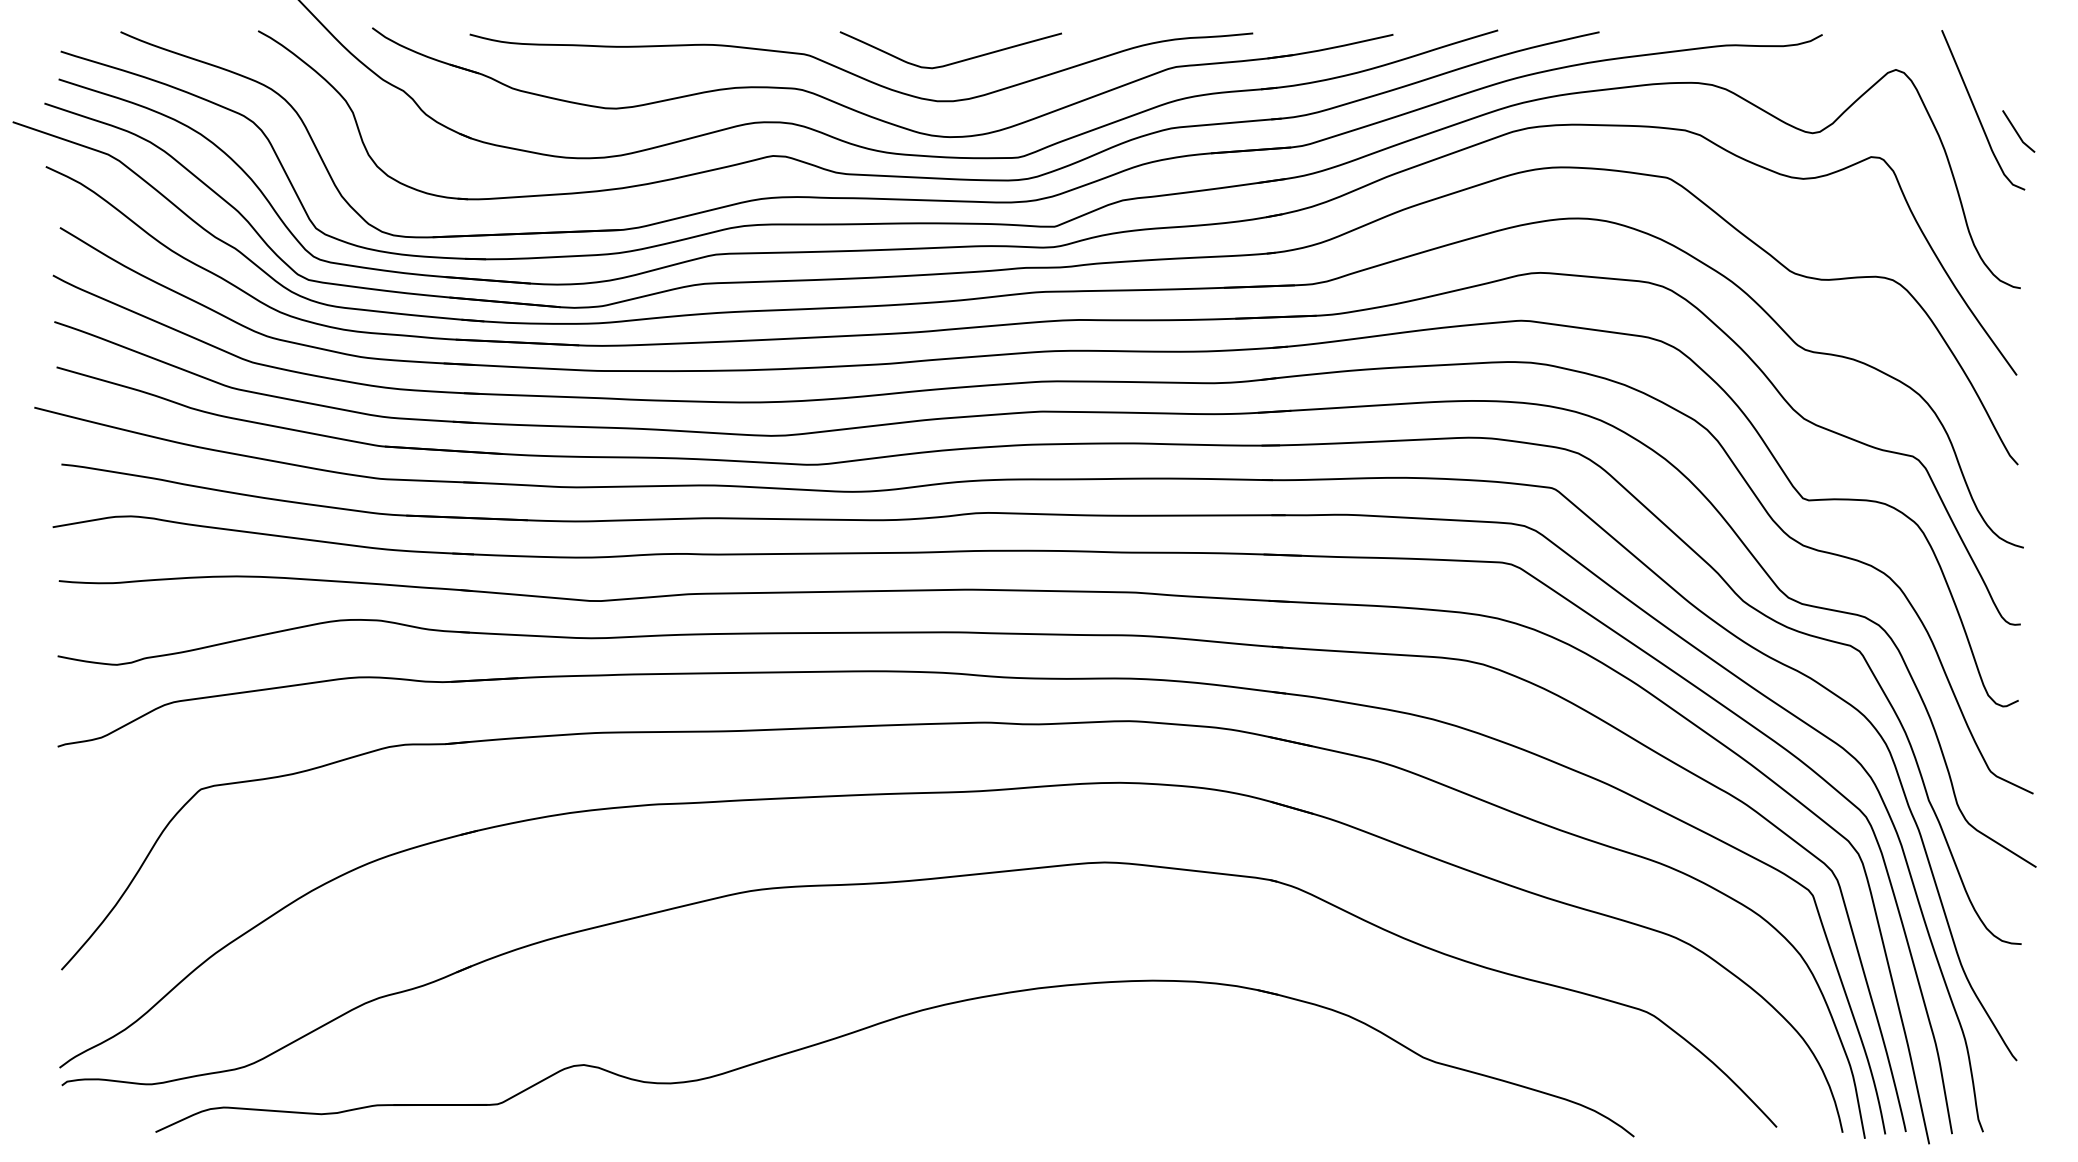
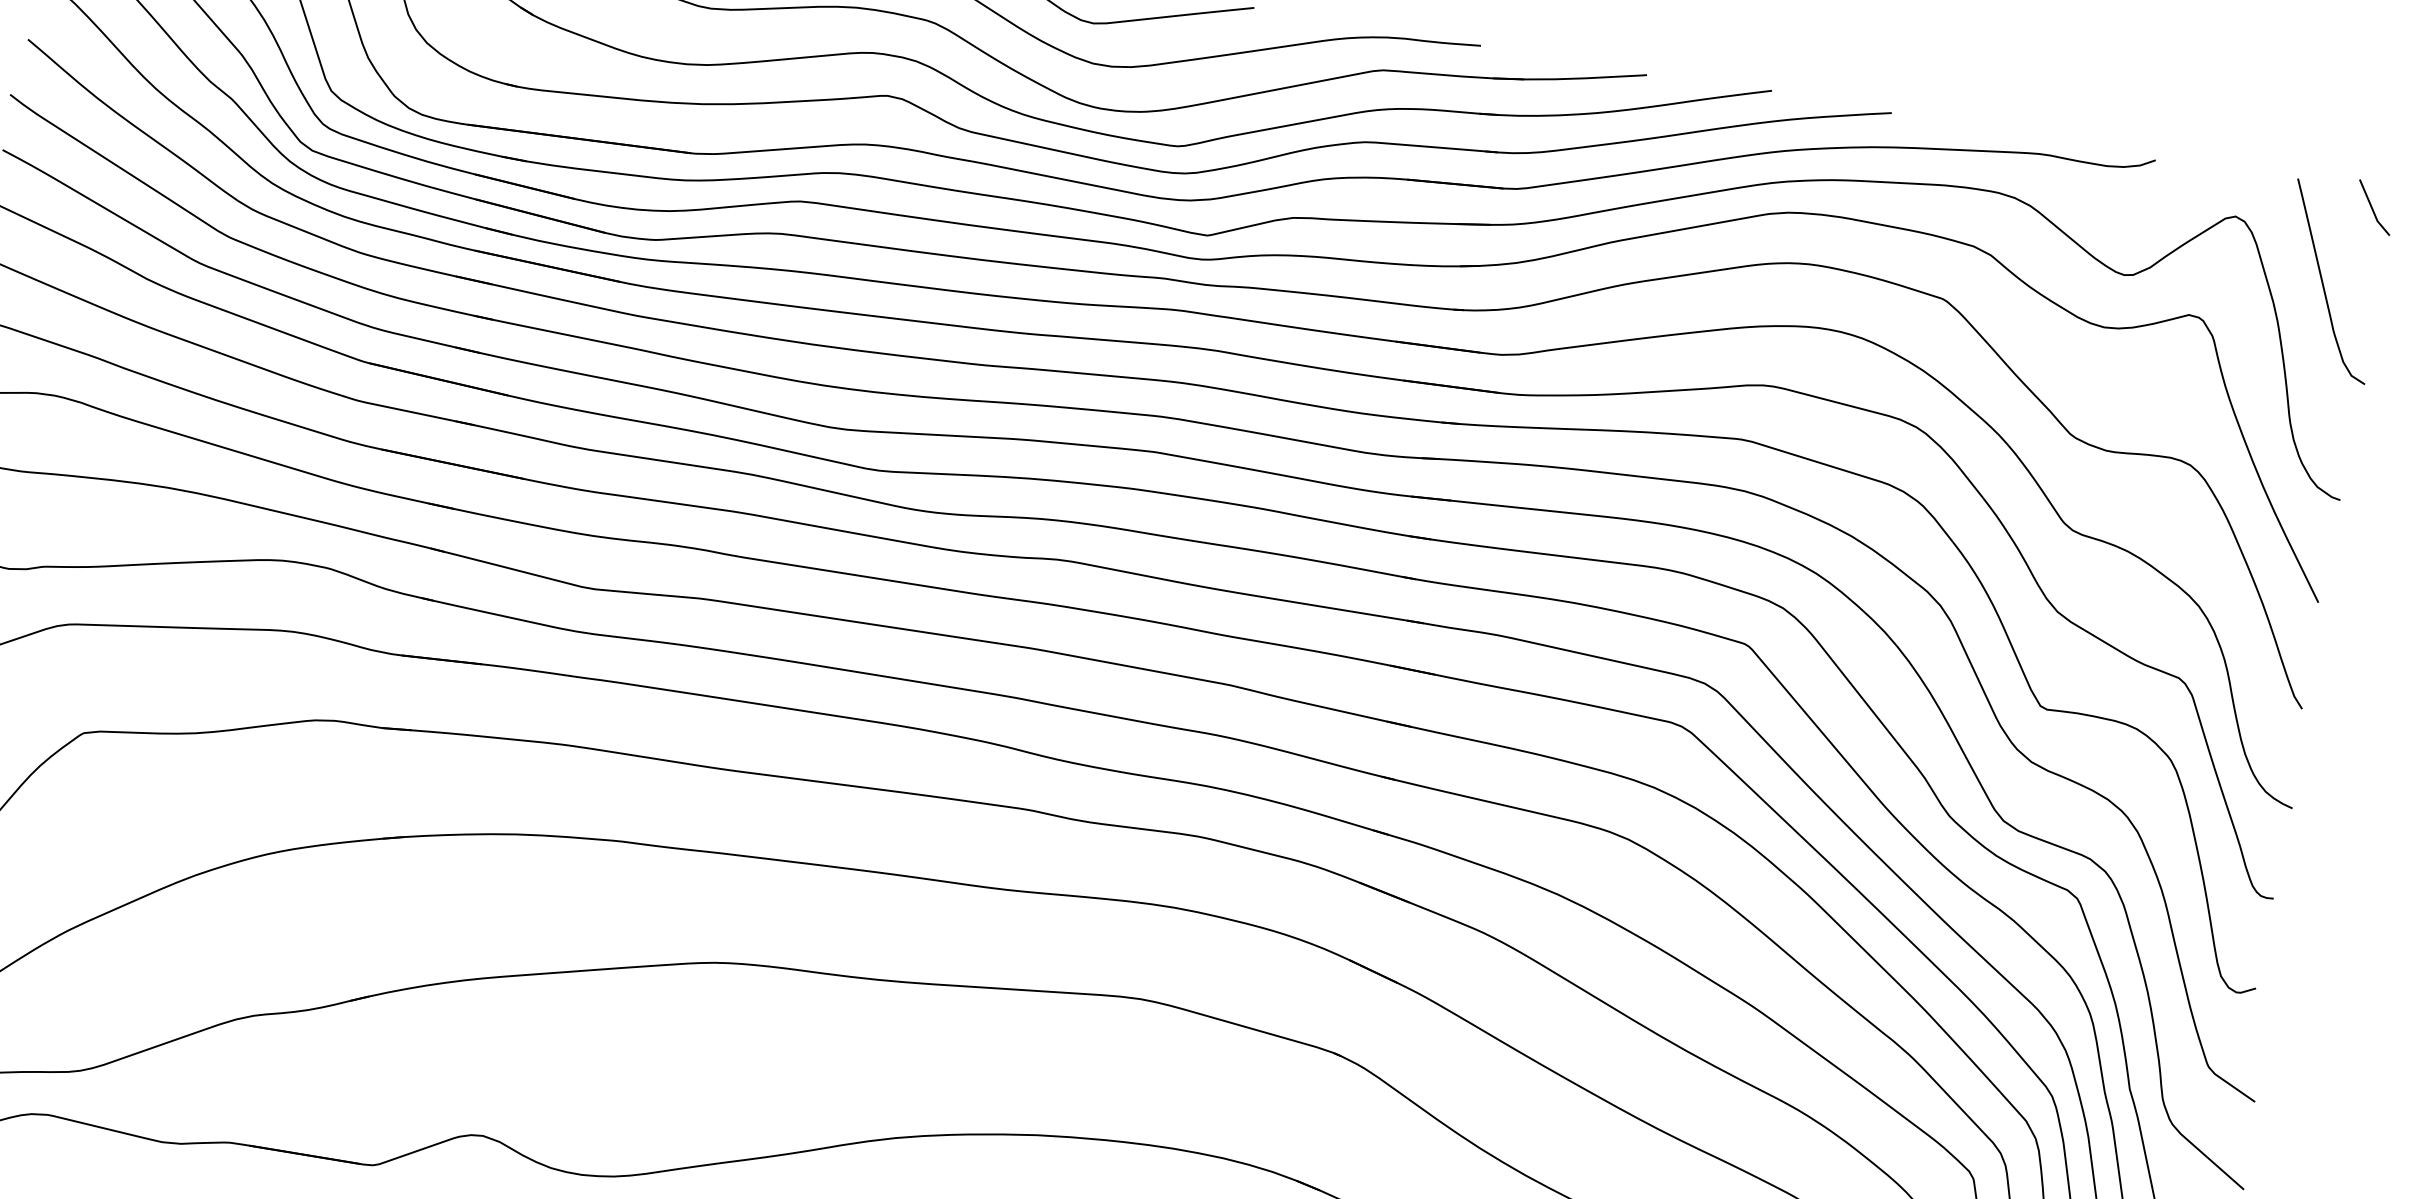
line: (2017, 131) -> (2373, 207), moved

